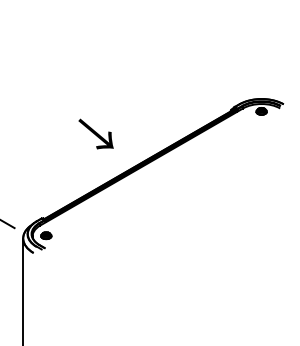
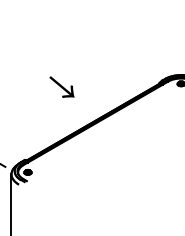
text: (95, 133) -> (61, 86), moved

